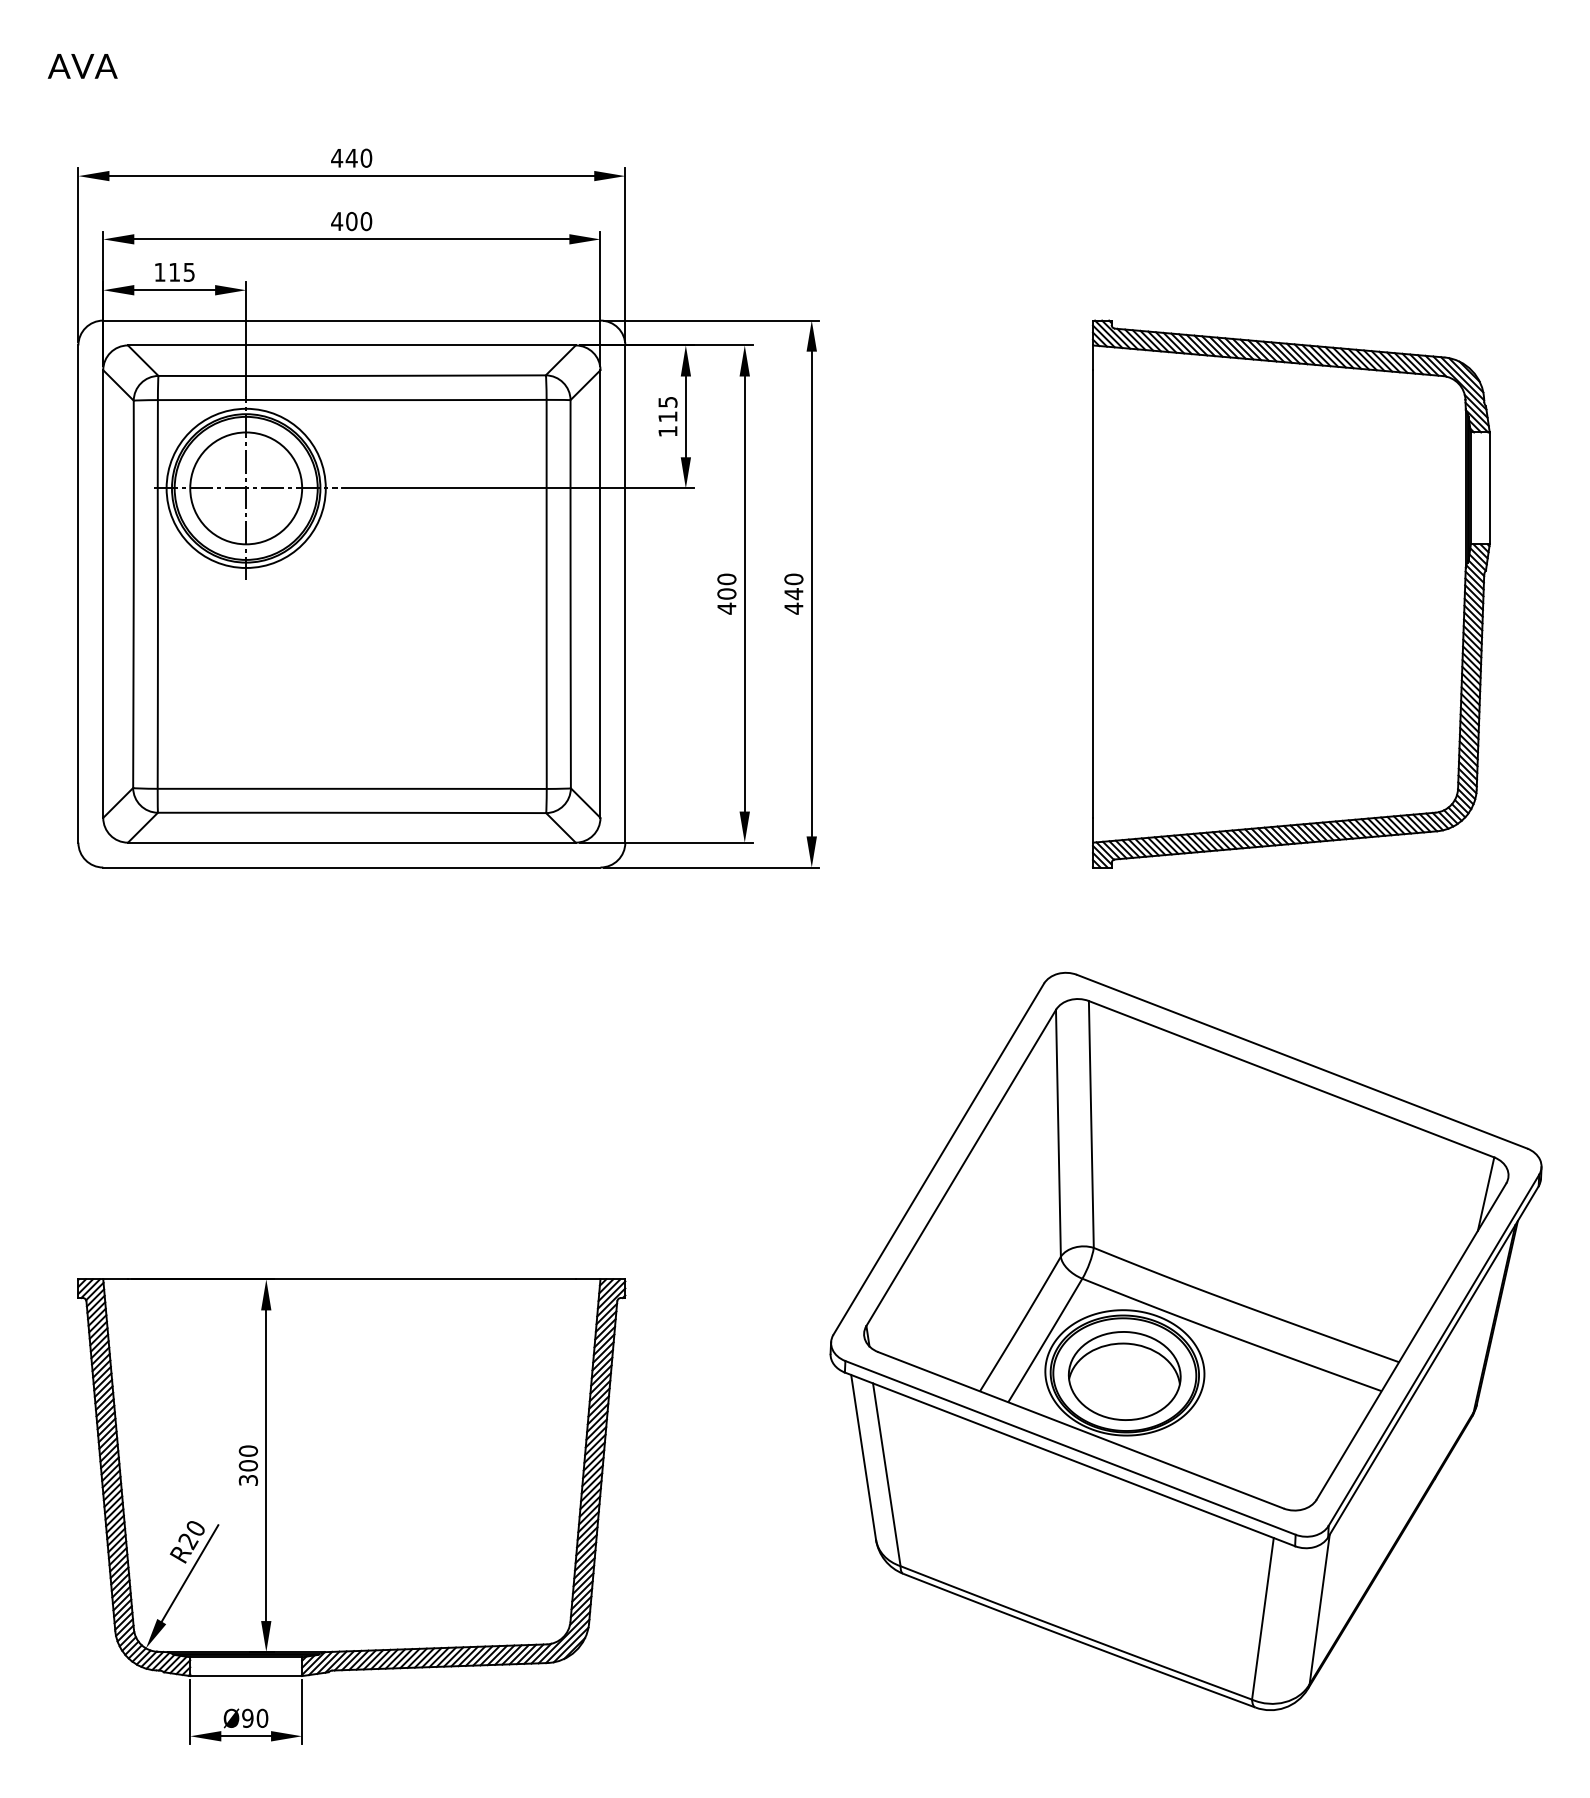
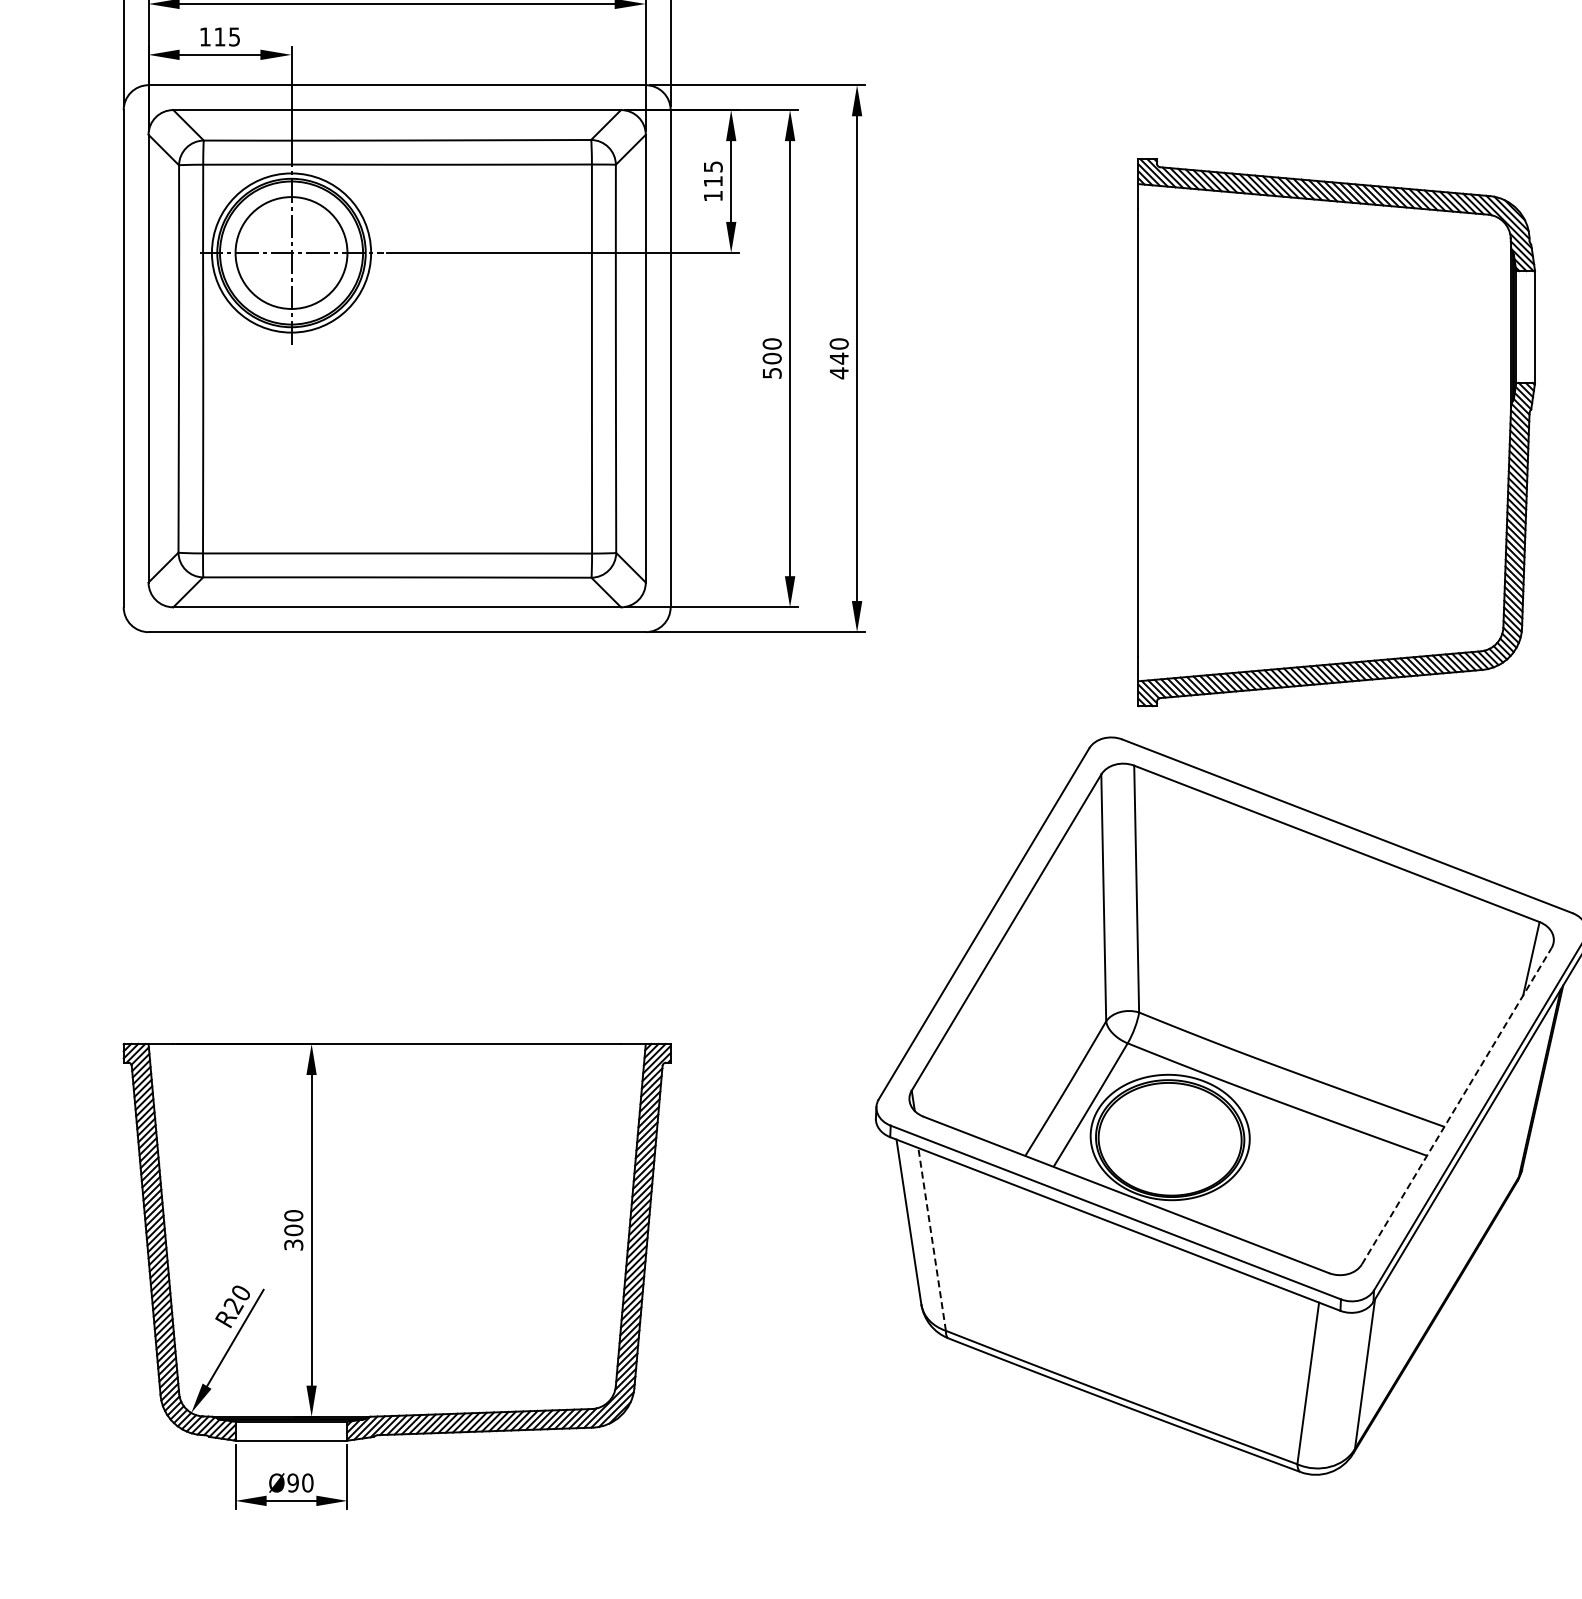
part: (1291, 593) -> (1336, 432), moved
text: (726, 608) -> (771, 373), 400 -> 500
line: (1411, 1341) -> (1456, 1106), solid -> dashed
part: (1124, 1375) -> (1169, 1140), removed
line: (886, 1474) -> (931, 1239), solid -> dashed

